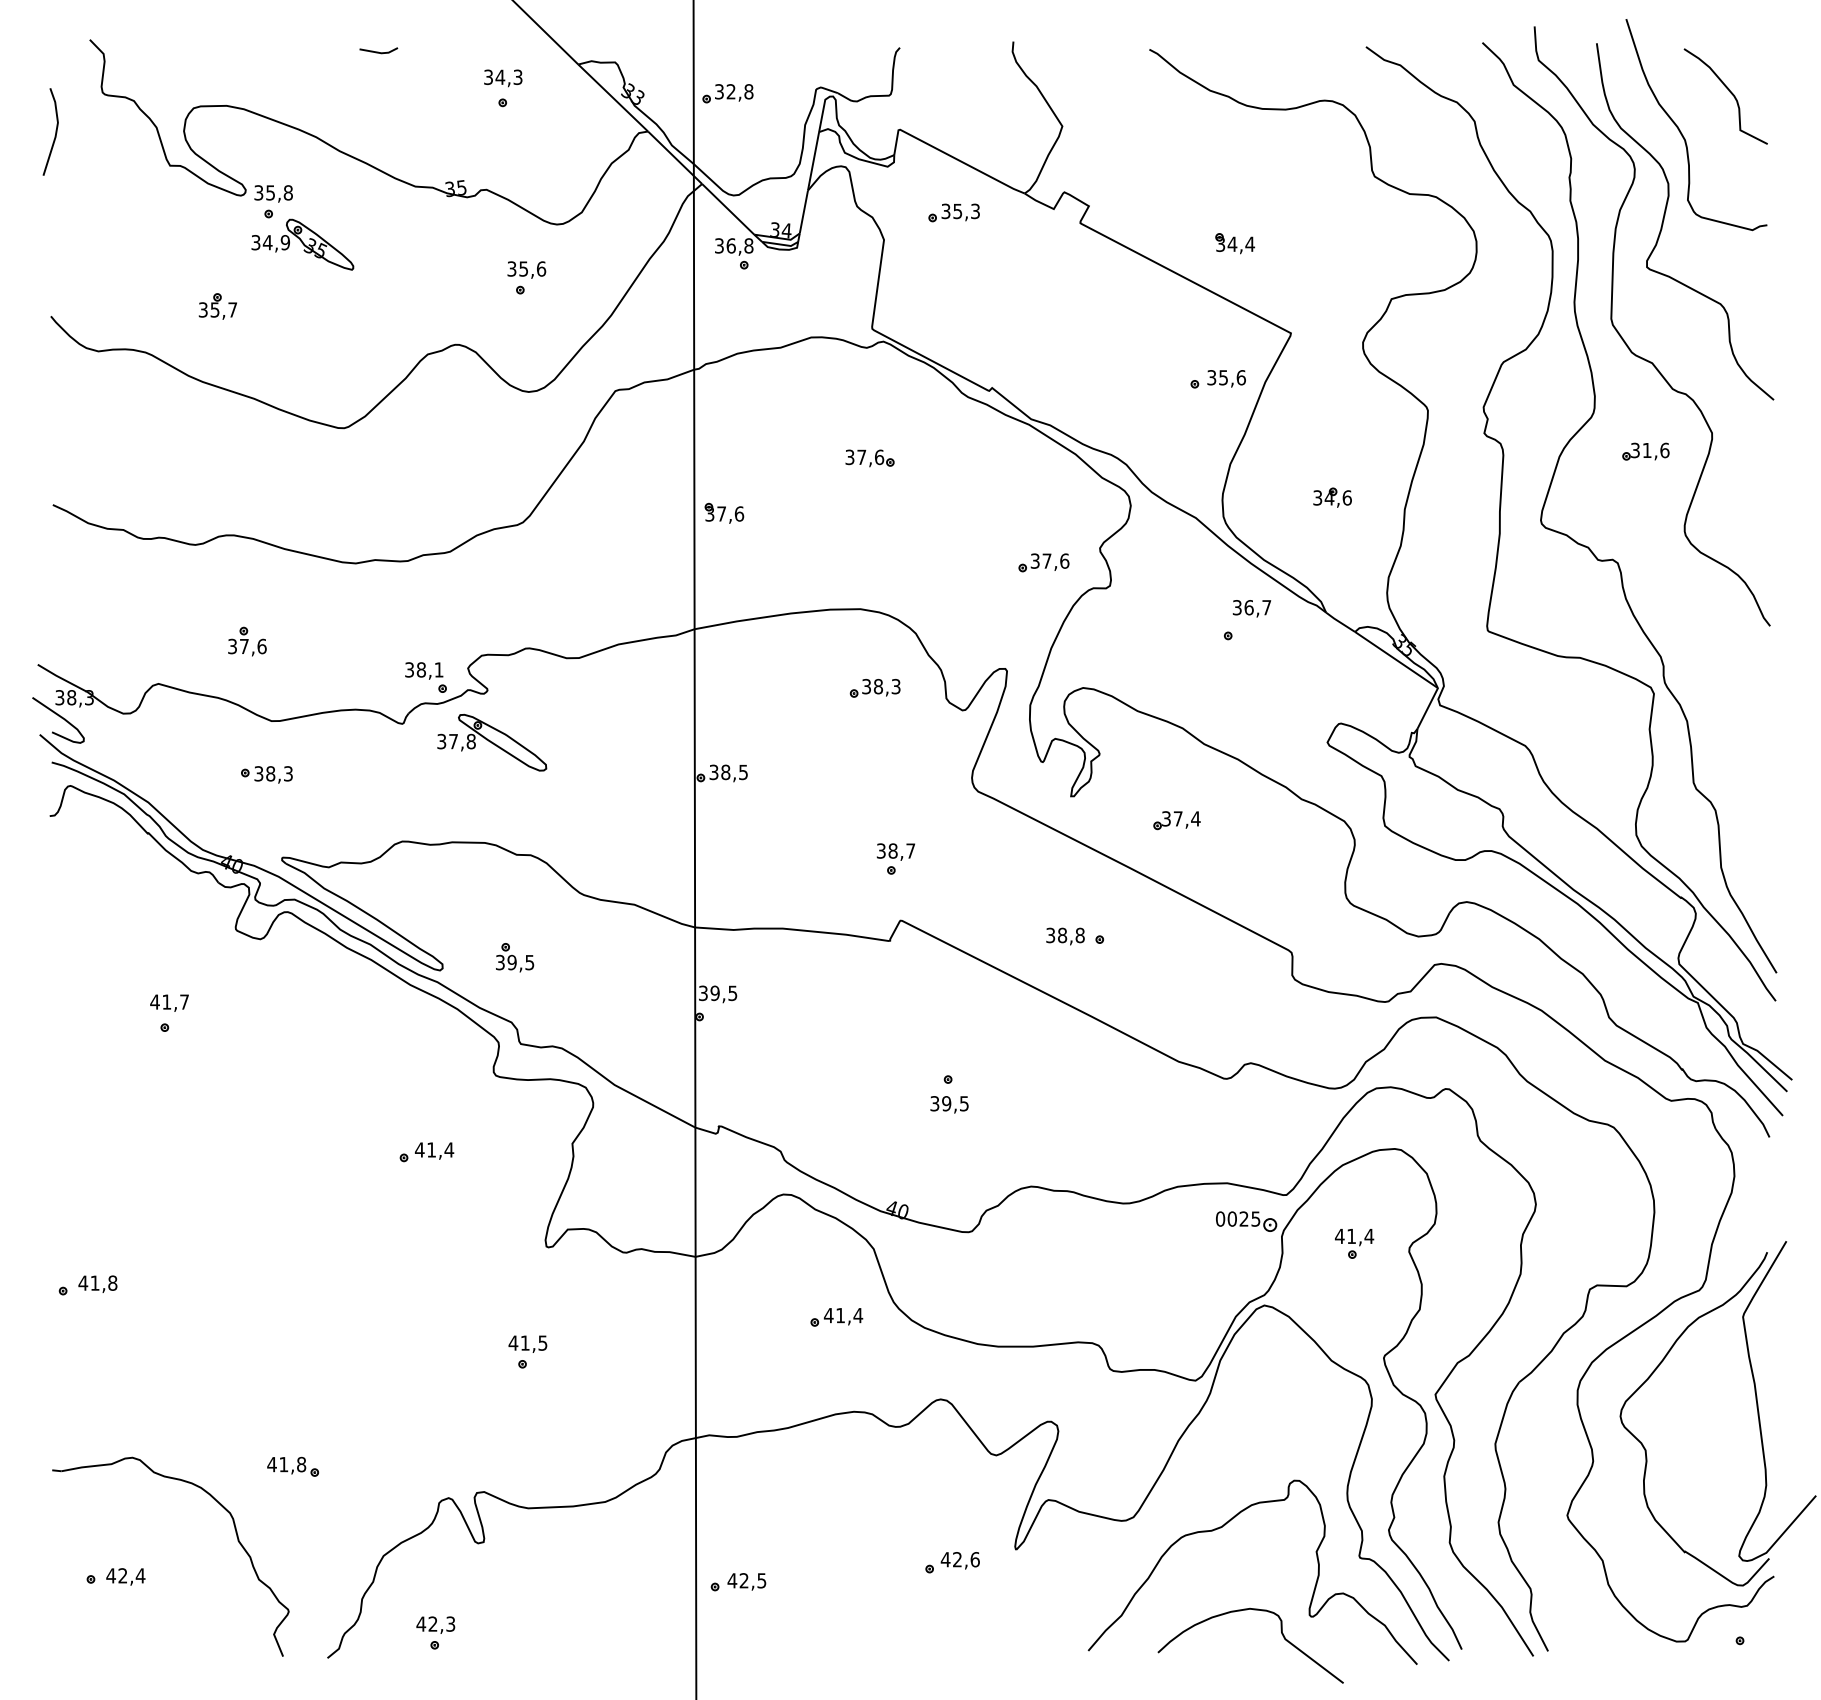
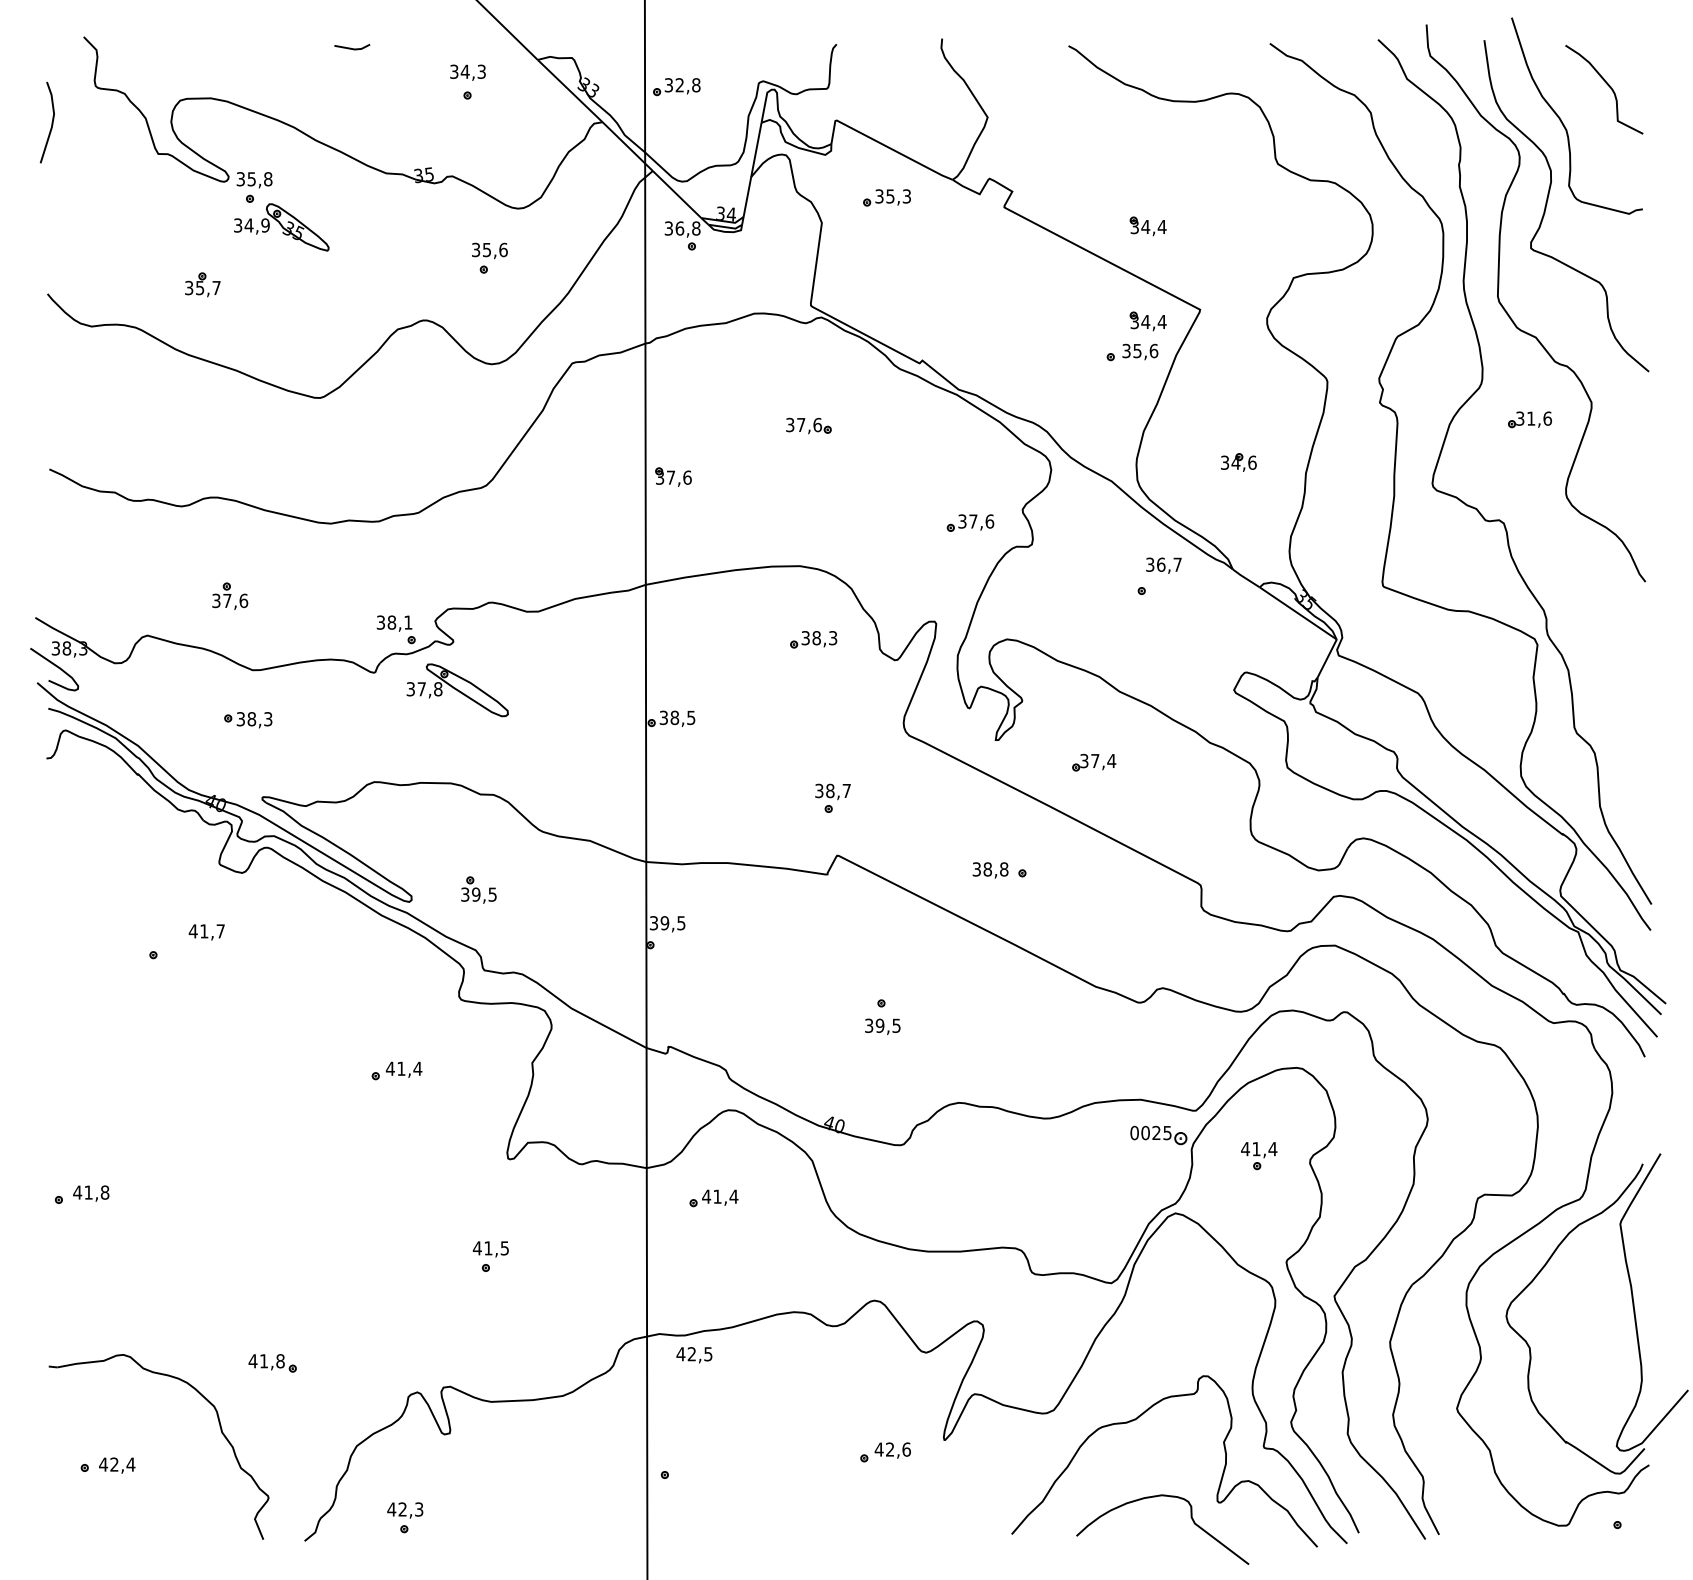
part: (1234, 345) -> (1147, 321), added
text: (169, 1003) -> (206, 932), moved
part: (836, 1317) -> (713, 1198), moved
text: (746, 1582) -> (694, 1355), moved

